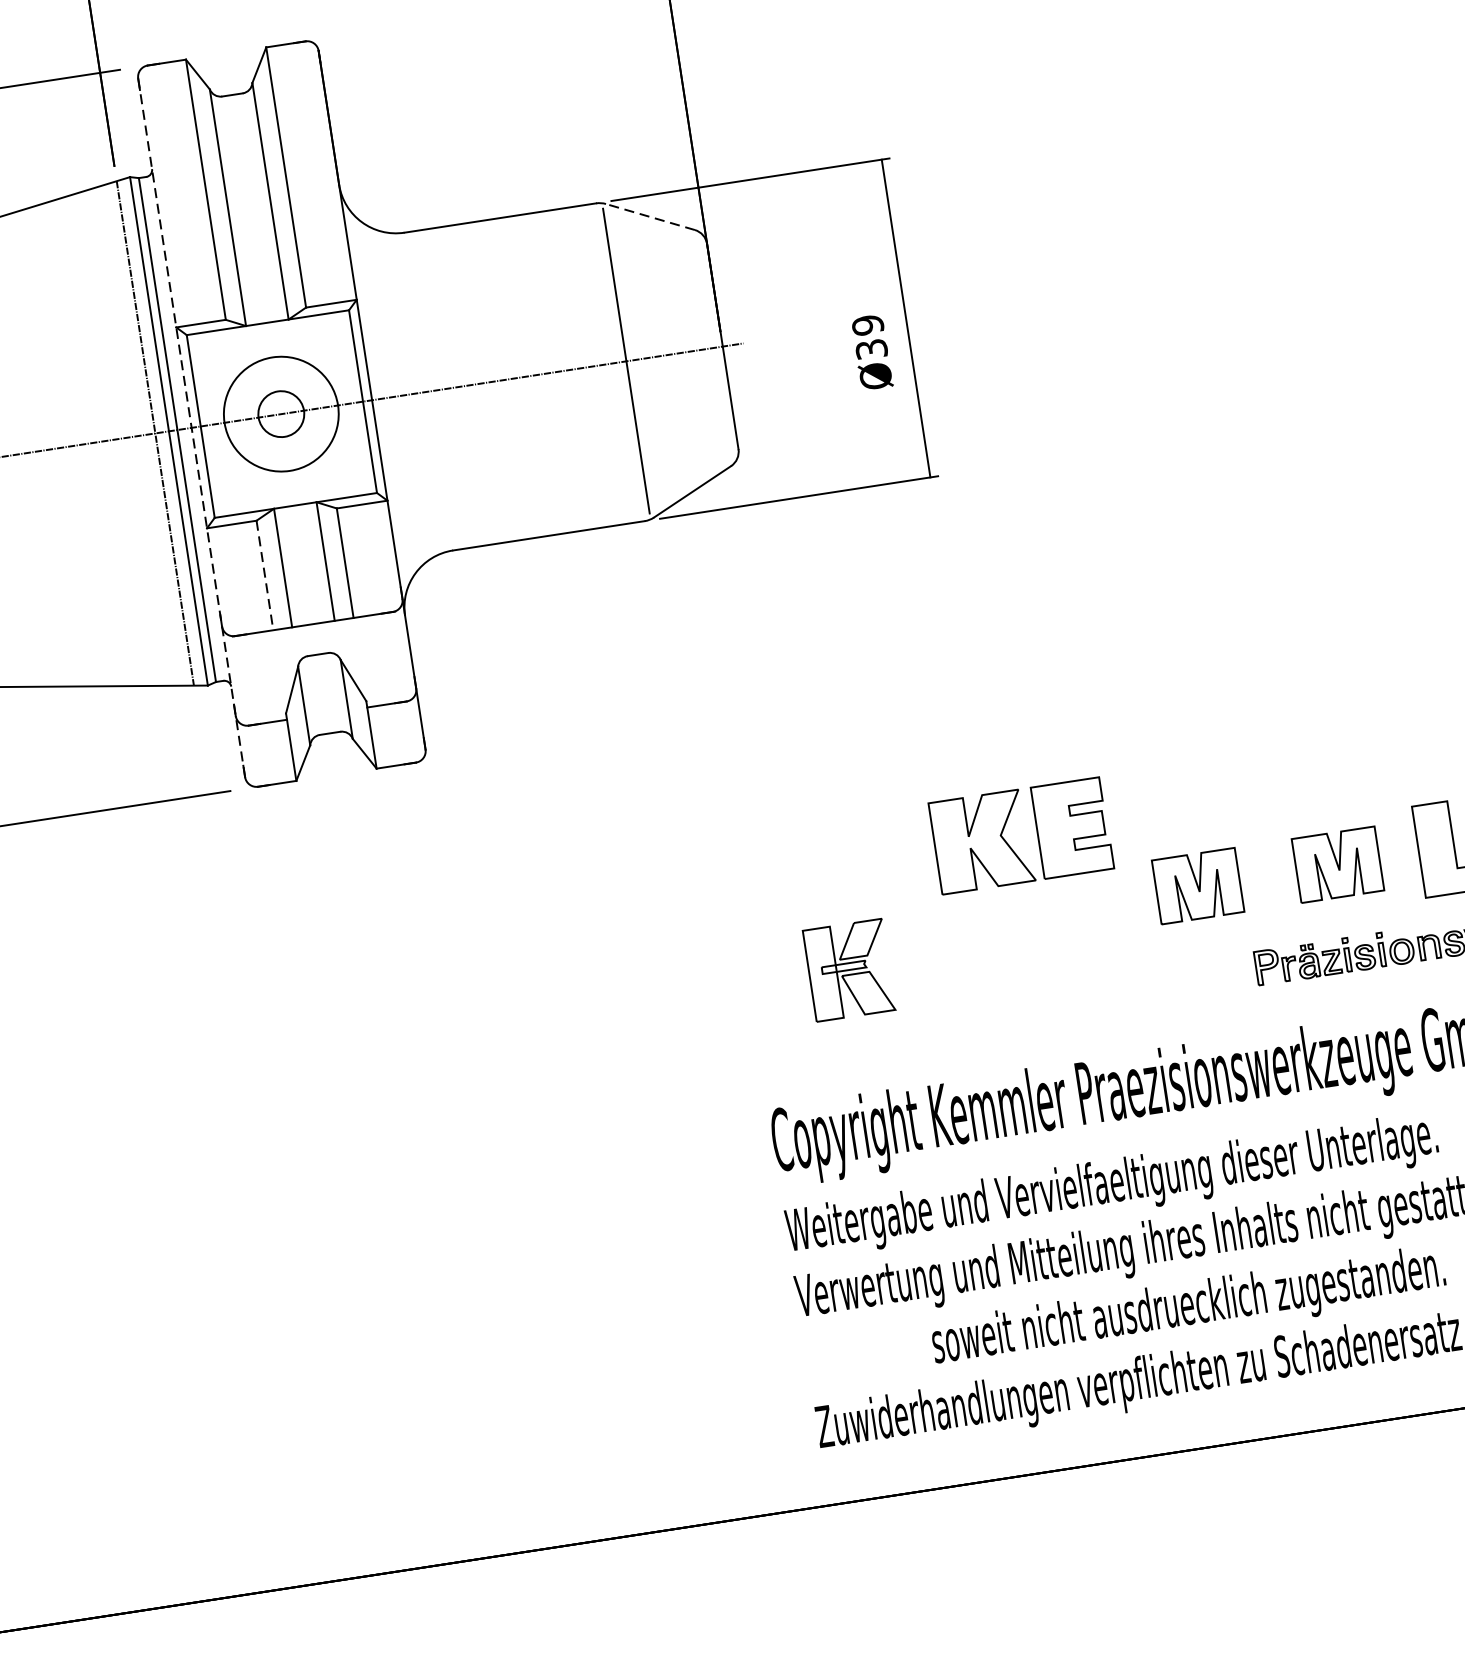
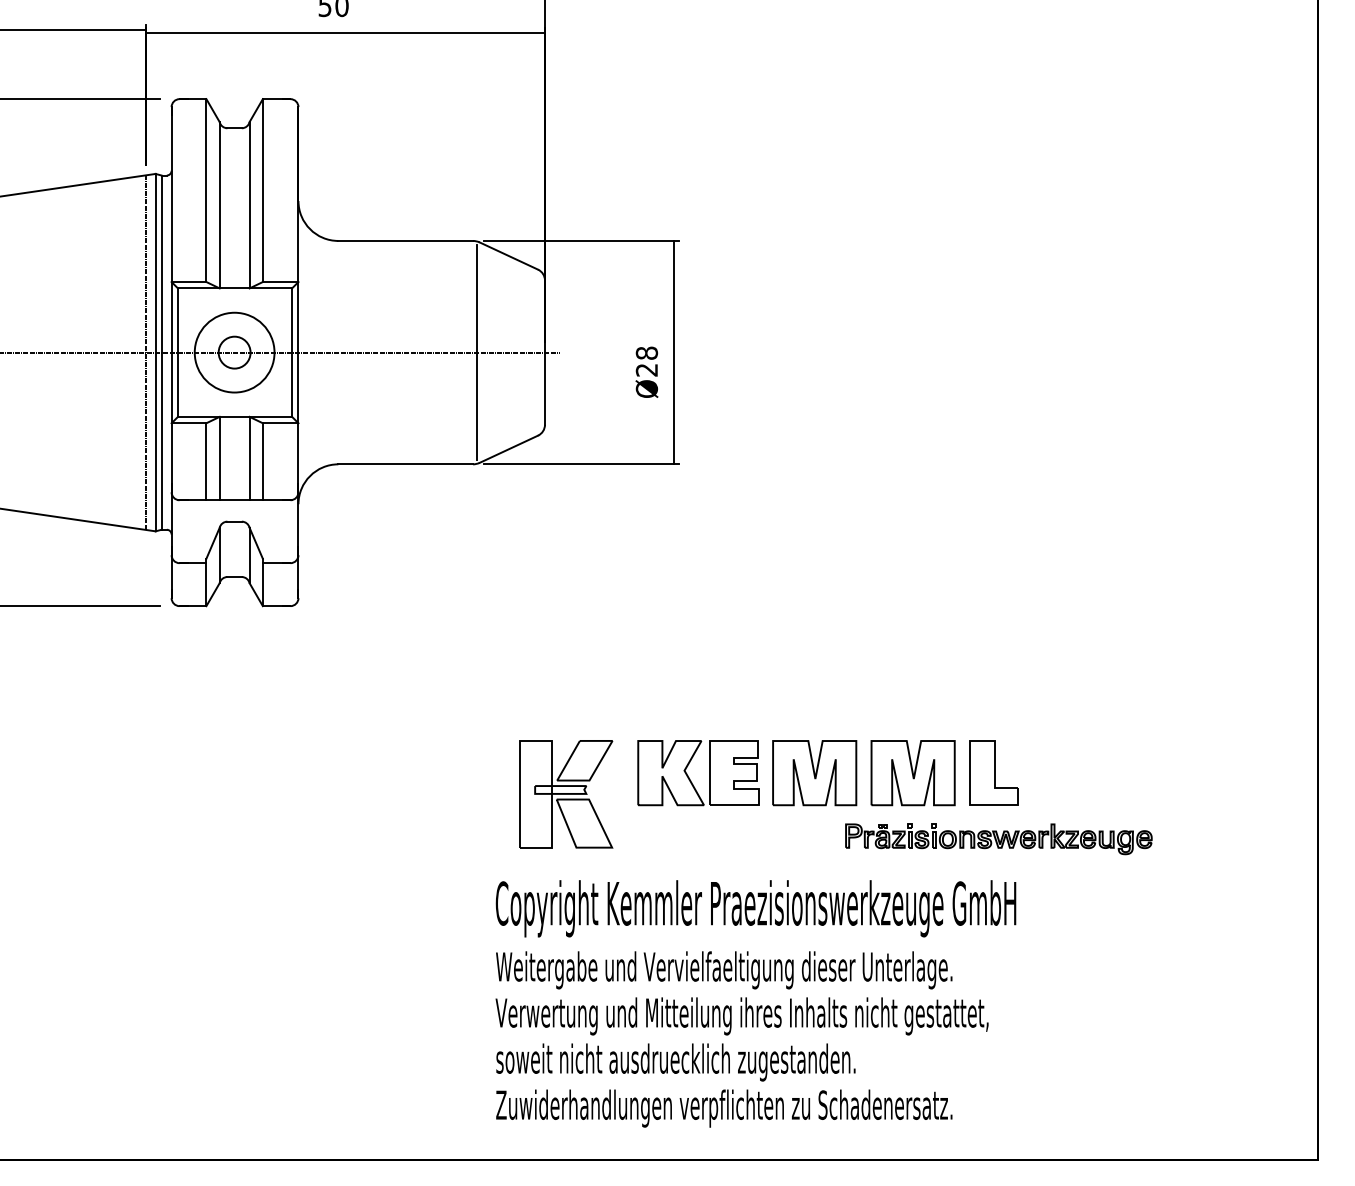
line: (649, 216) -> (508, 255), dashed -> solid
text: (870, 336) -> (647, 361), Ø39 -> Ø28
line: (191, 427) -> (171, 352), dashed -> solid
line: (265, 576) -> (206, 462), dashed -> solid
part: (1009, 844) -> (689, 777), moved
part: (1337, 865) -> (912, 773), size x1.43
part: (1197, 886) -> (814, 773), size x1.43
part: (849, 970) -> (566, 794), size x1.67
text: (1188, 1308) -> (675, 1062), moved

